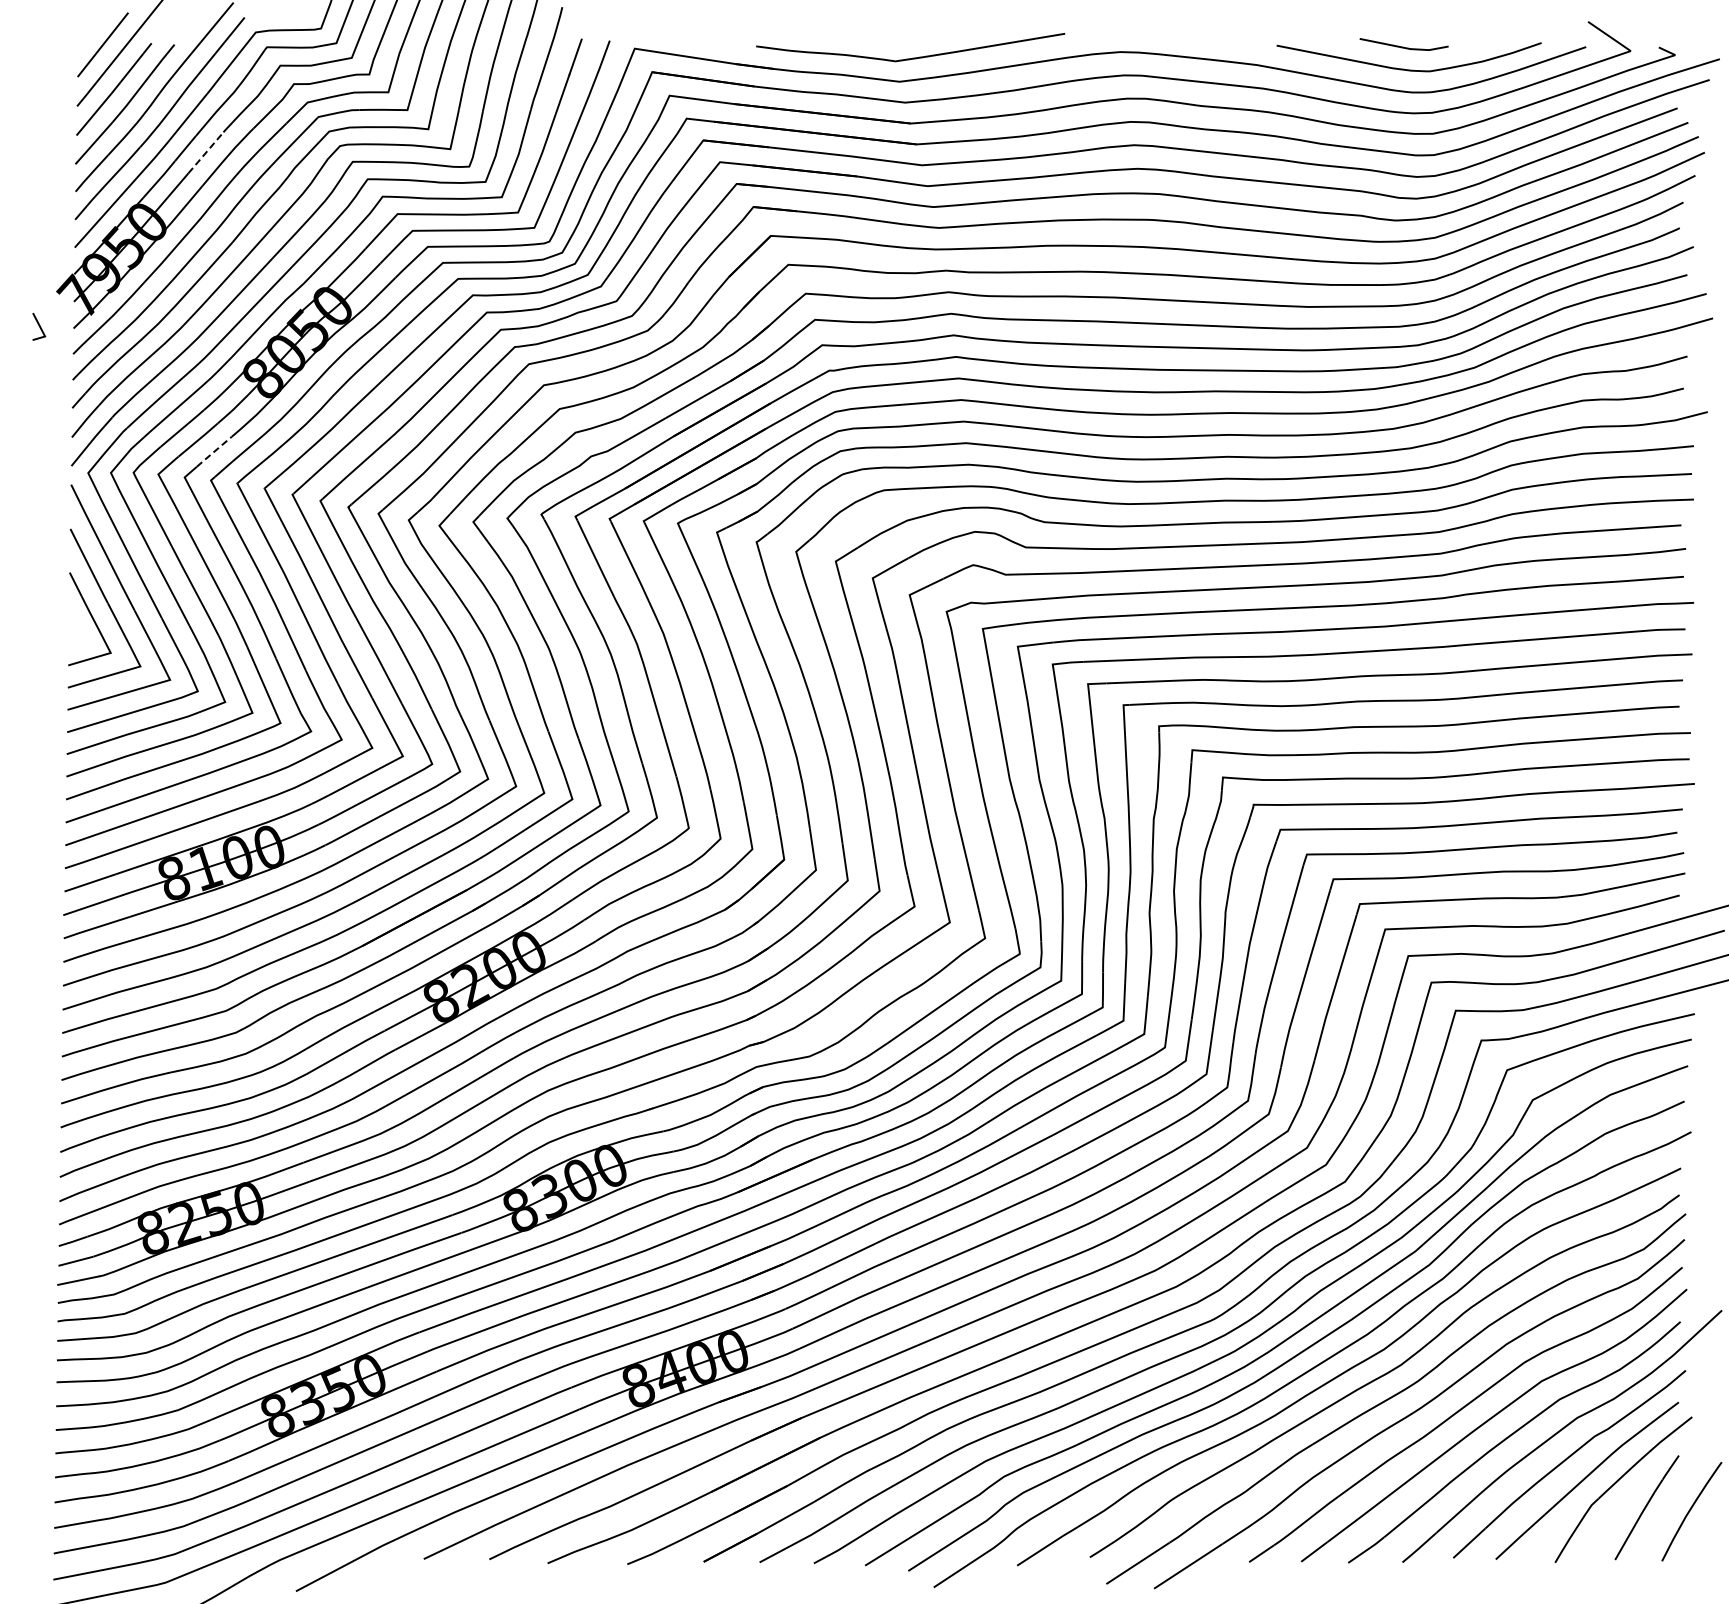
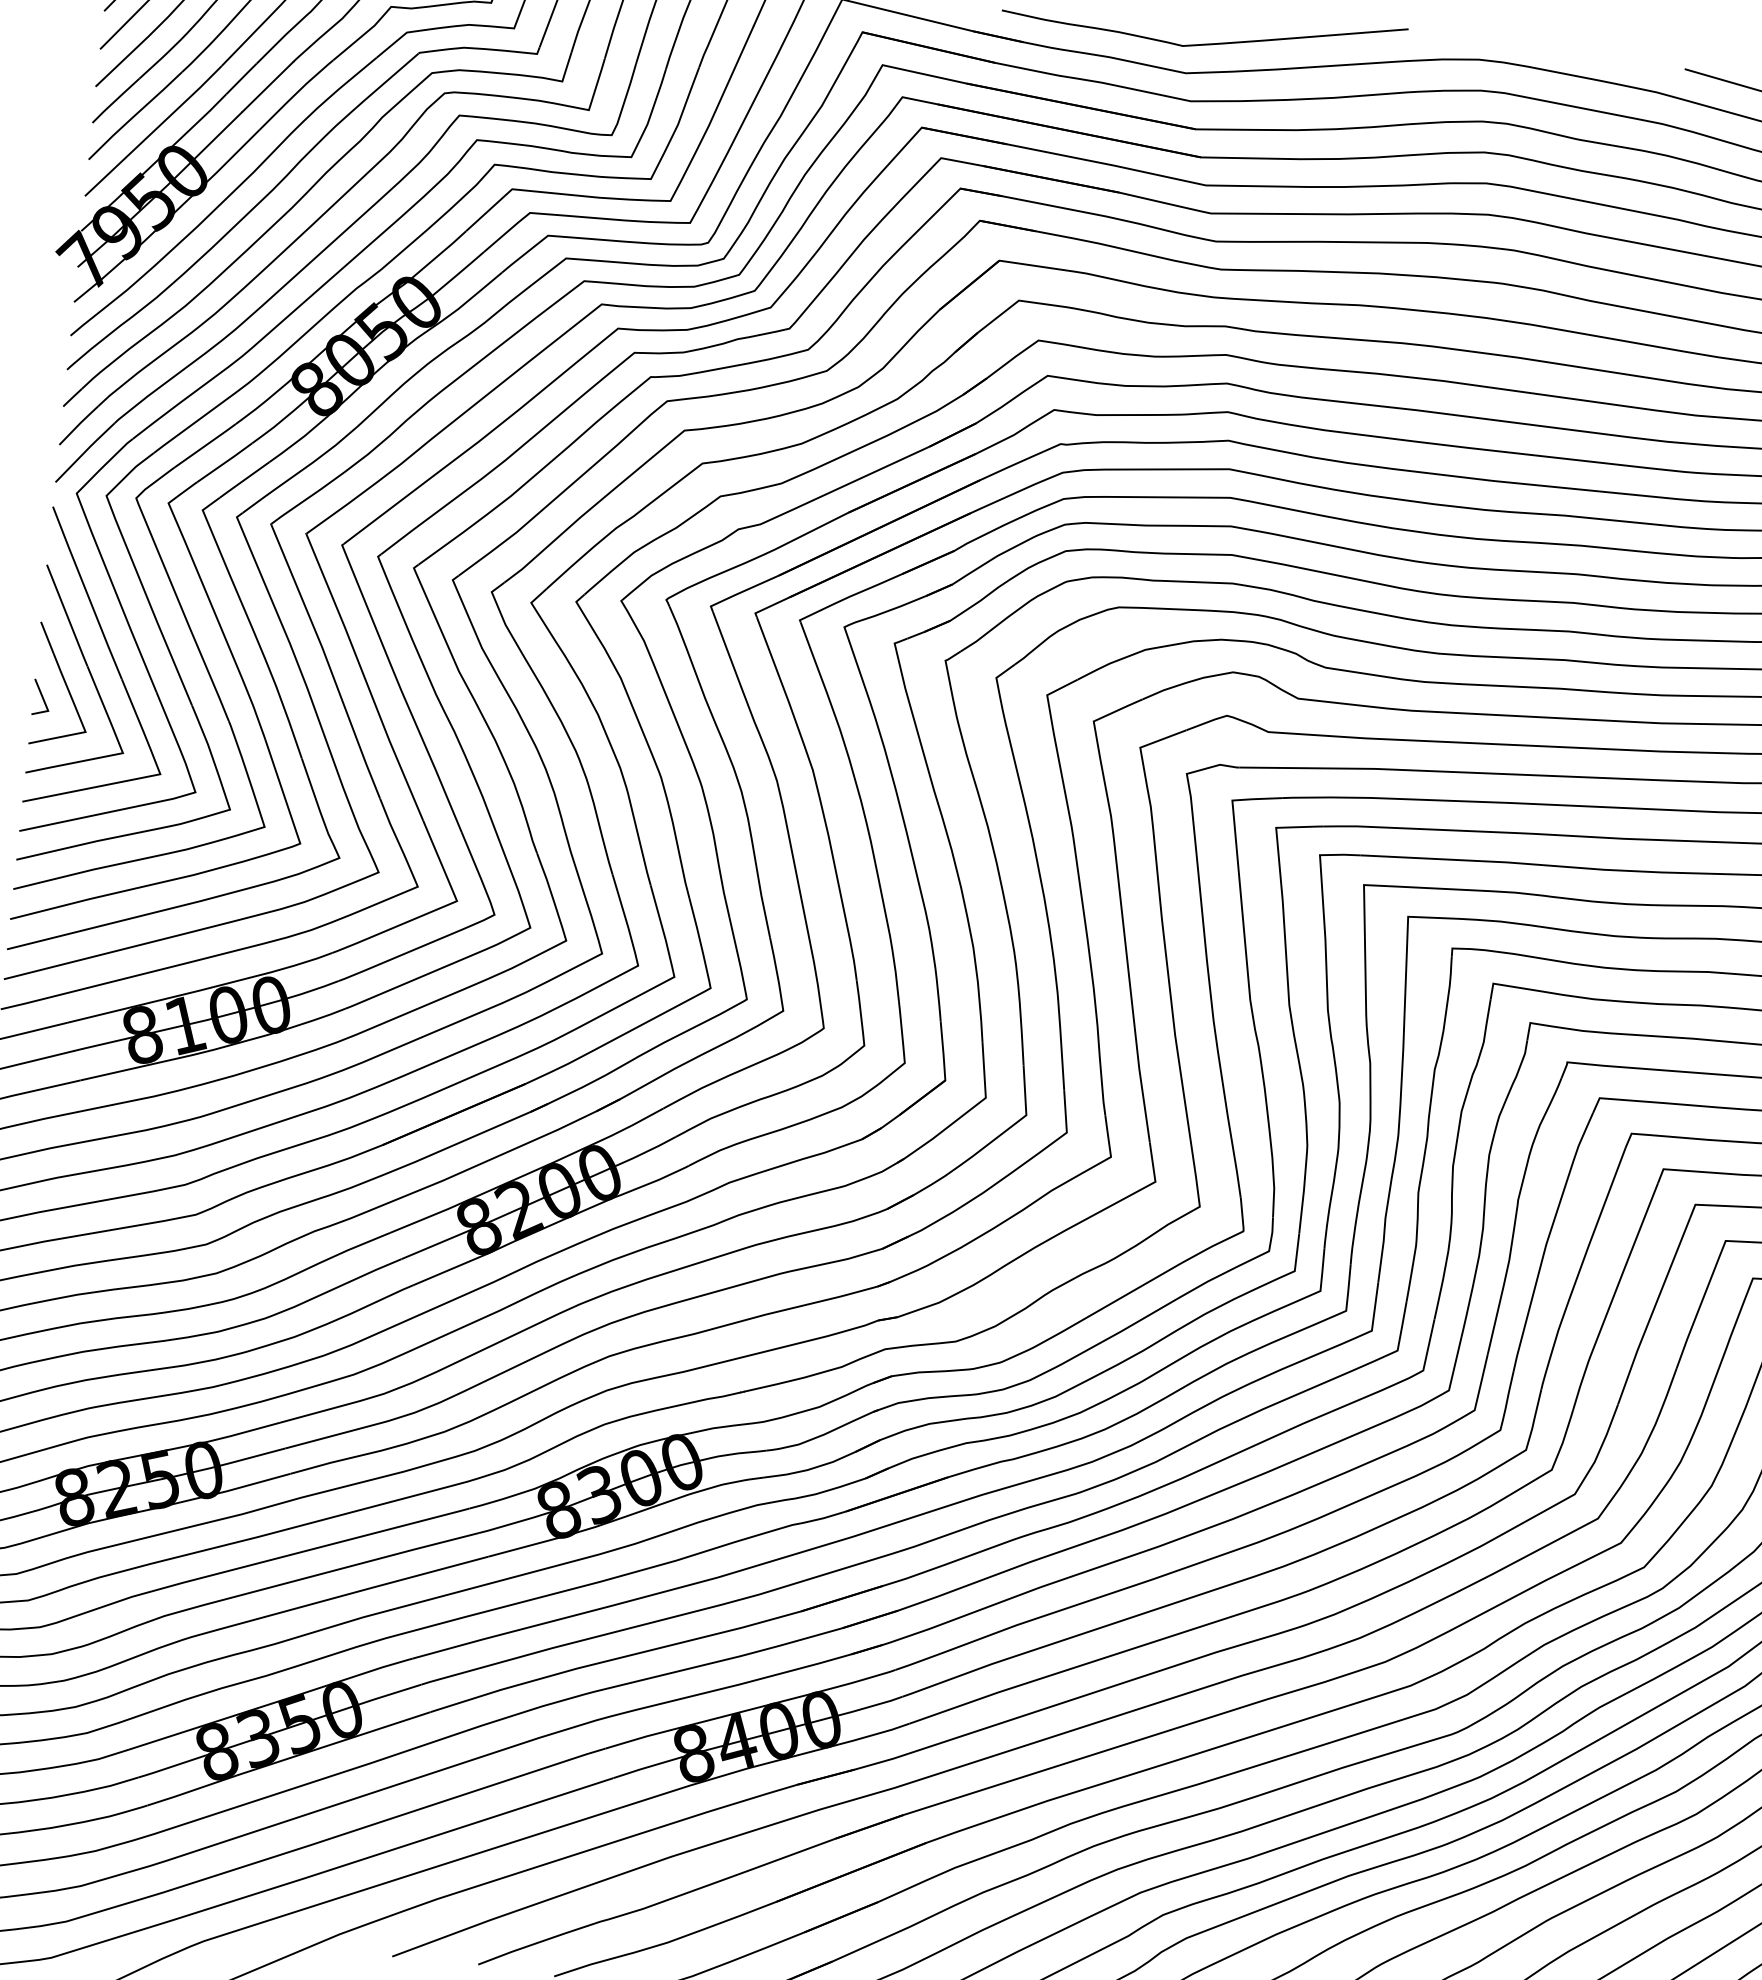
line: (205, 152) -> (267, 86), dashed -> solid
line: (39, 326) -> (42, 697), moved
line: (213, 452) -> (243, 480), dashed -> solid

